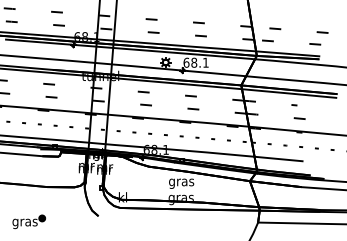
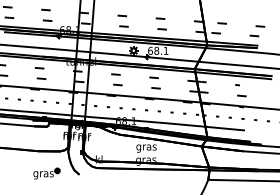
part: (29, 221) -> (47, 173), moved

